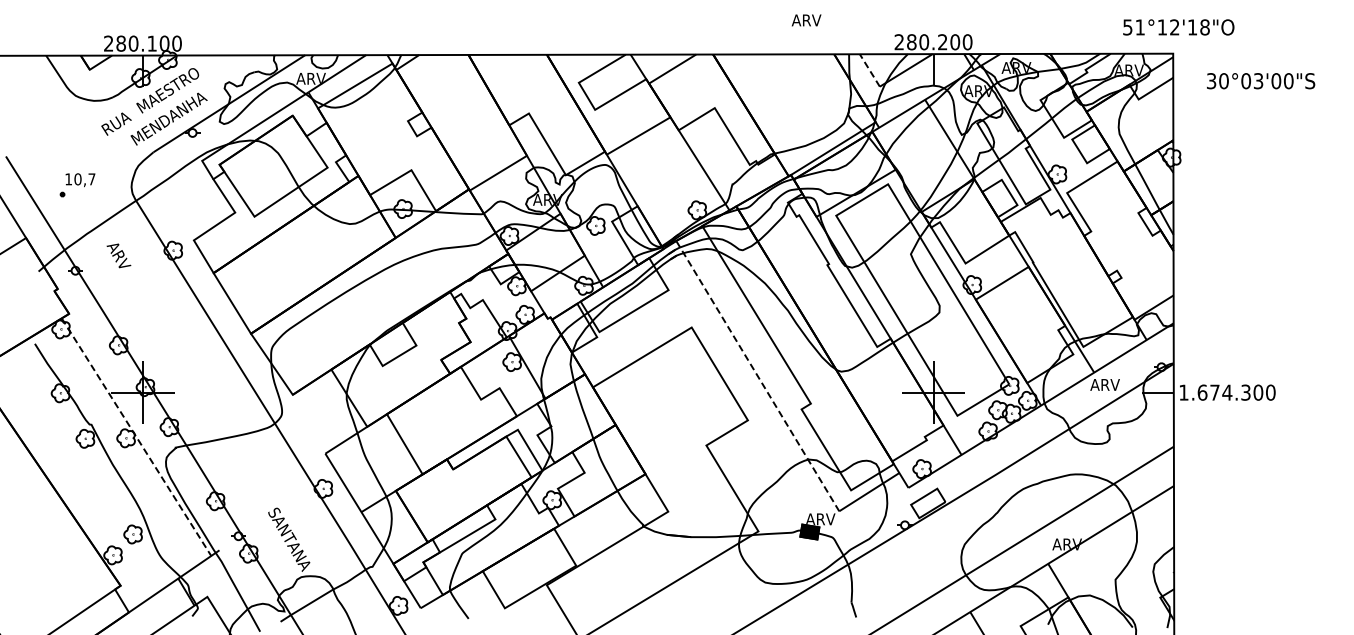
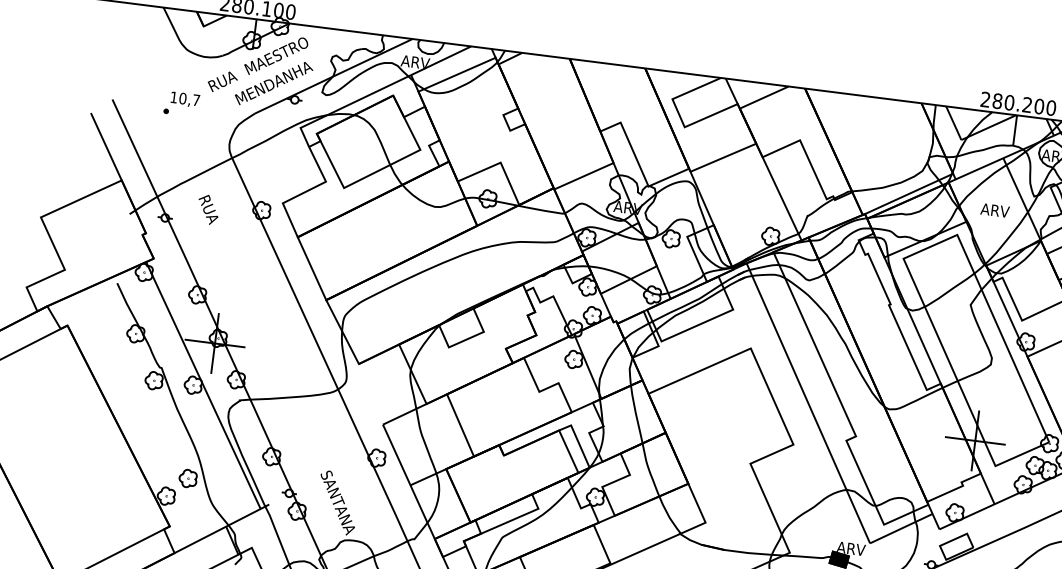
text: (806, 20) -> (995, 210), moved
line: (869, 70) -> (953, 123), dashed -> solid
part: (77, 185) -> (181, 104), moved
text: (118, 256) -> (208, 209), ARV -> RUA
line: (757, 376) -> (808, 403), dashed -> solid
line: (136, 437) -> (203, 385), dashed -> solid

